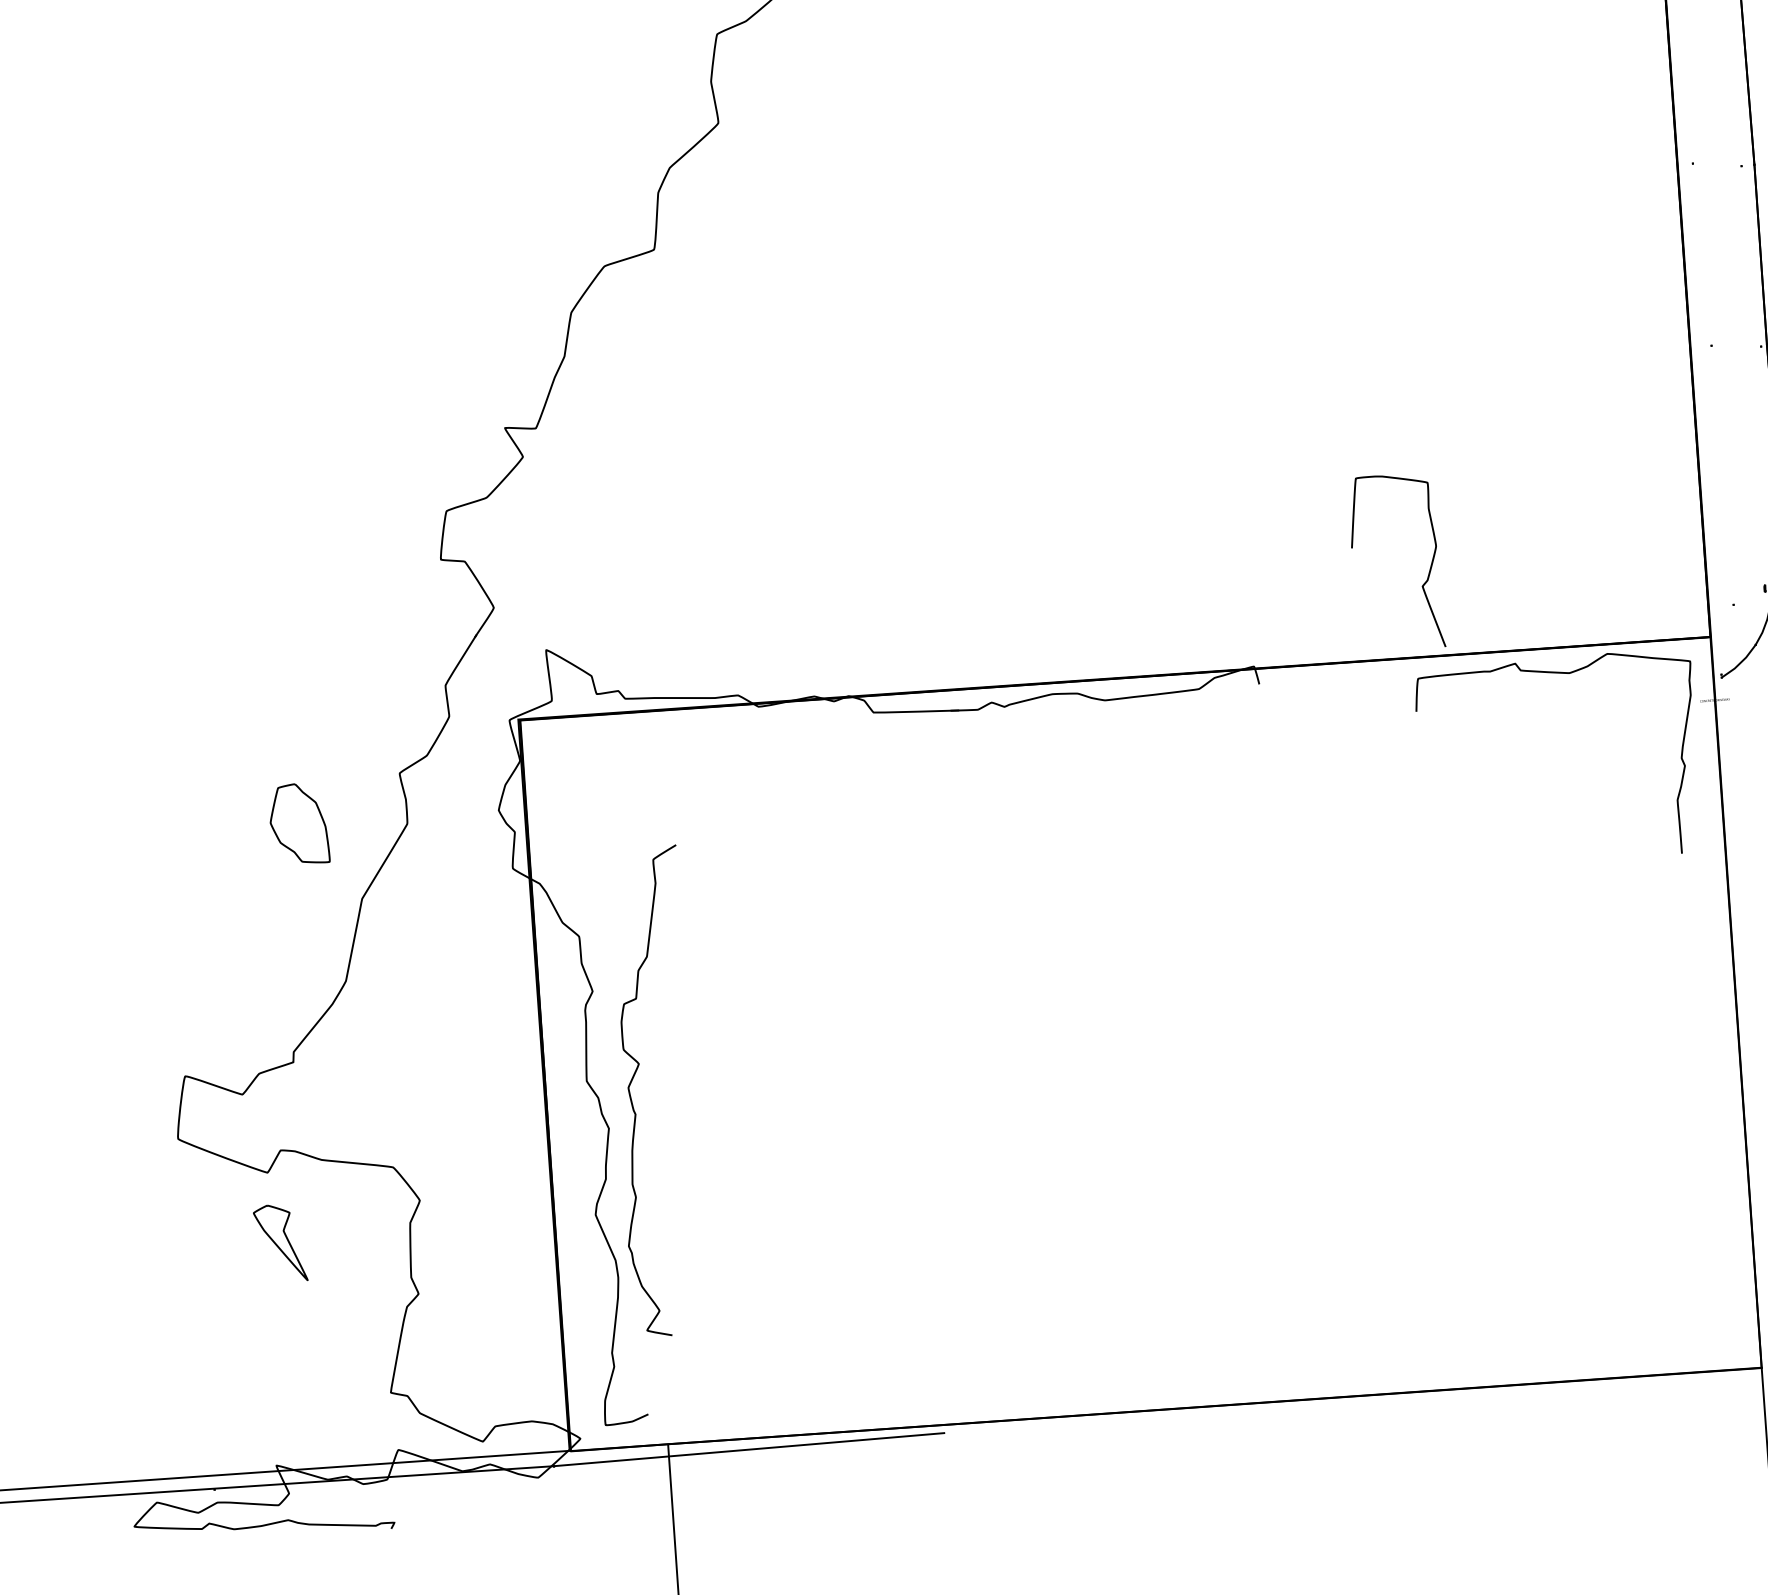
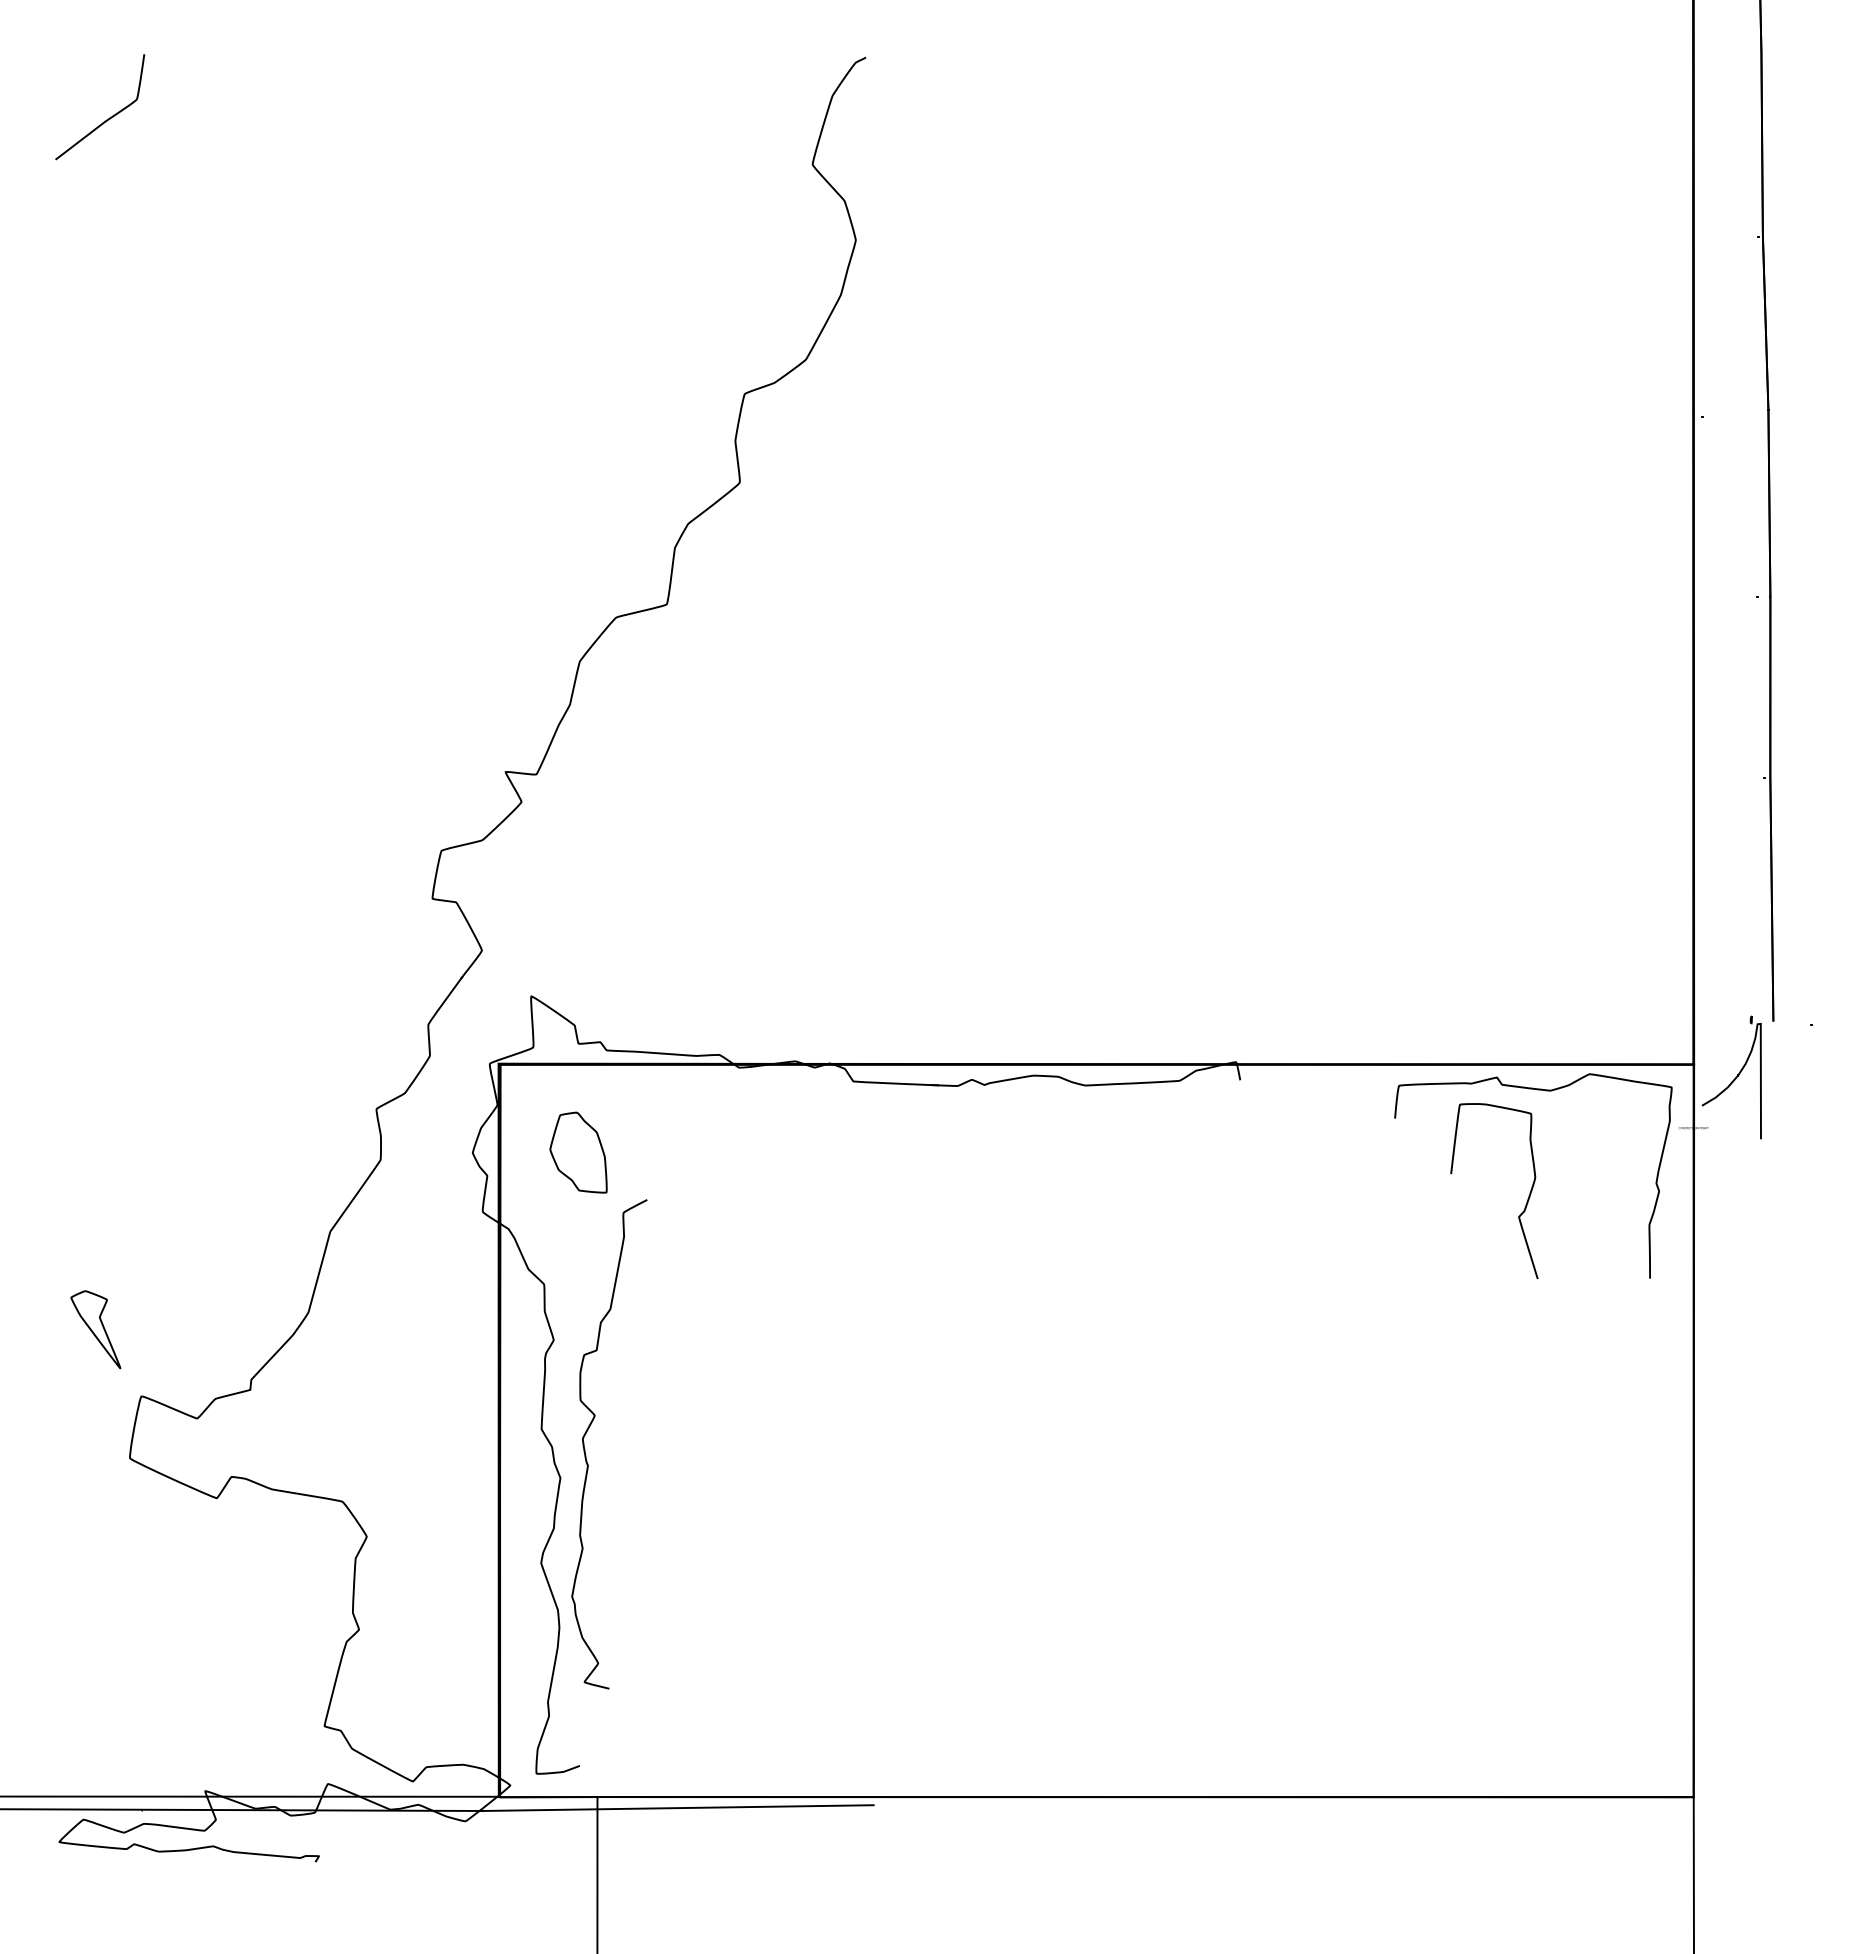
curve: (1429, 570) -> (1526, 1201), moved
part: (298, 823) -> (578, 1152), moved
part: (280, 1243) -> (95, 1329), moved

